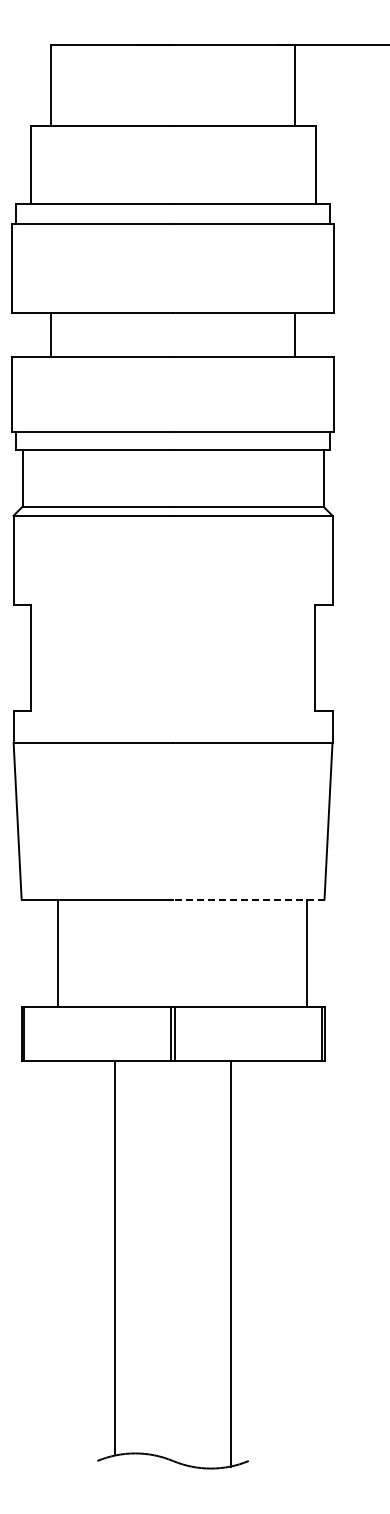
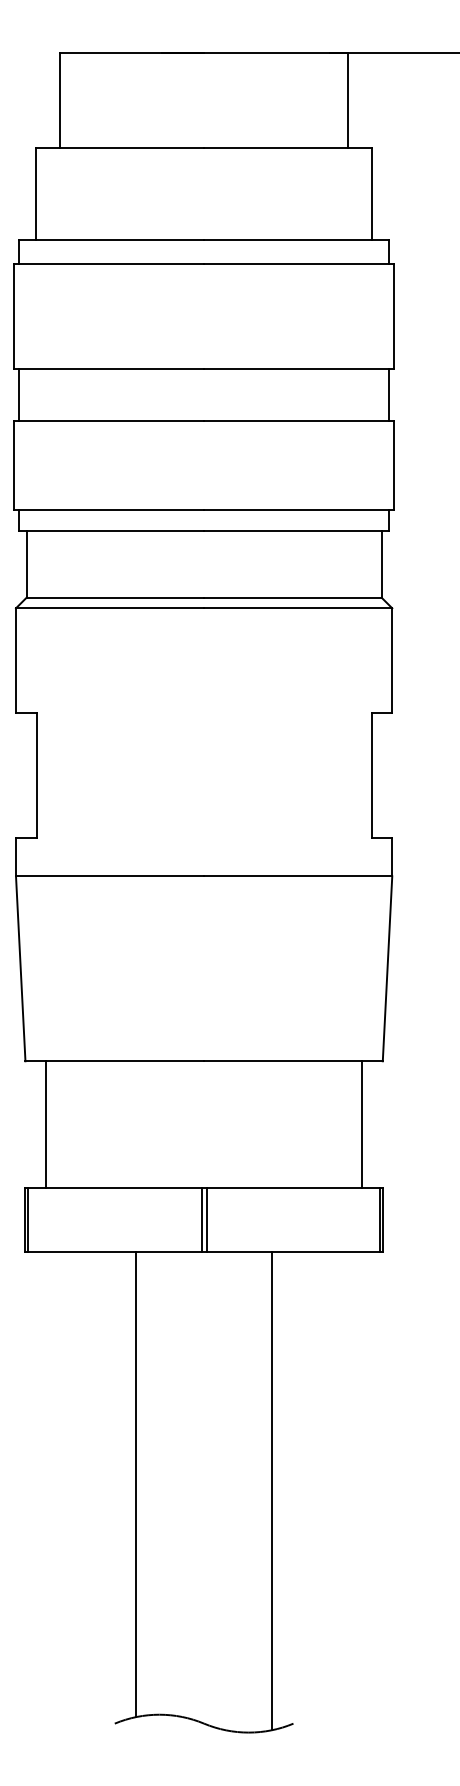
line: (51, 334) -> (19, 394), moved
line: (294, 334) -> (388, 394), moved
line: (248, 899) -> (293, 1061), dashed -> solid
line: (58, 953) -> (46, 1124), moved

